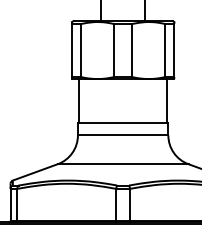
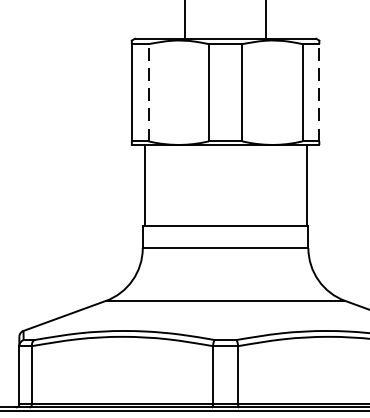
line: (81, 50) -> (149, 92), solid -> dashed
line: (174, 50) -> (319, 92), solid -> dashed

